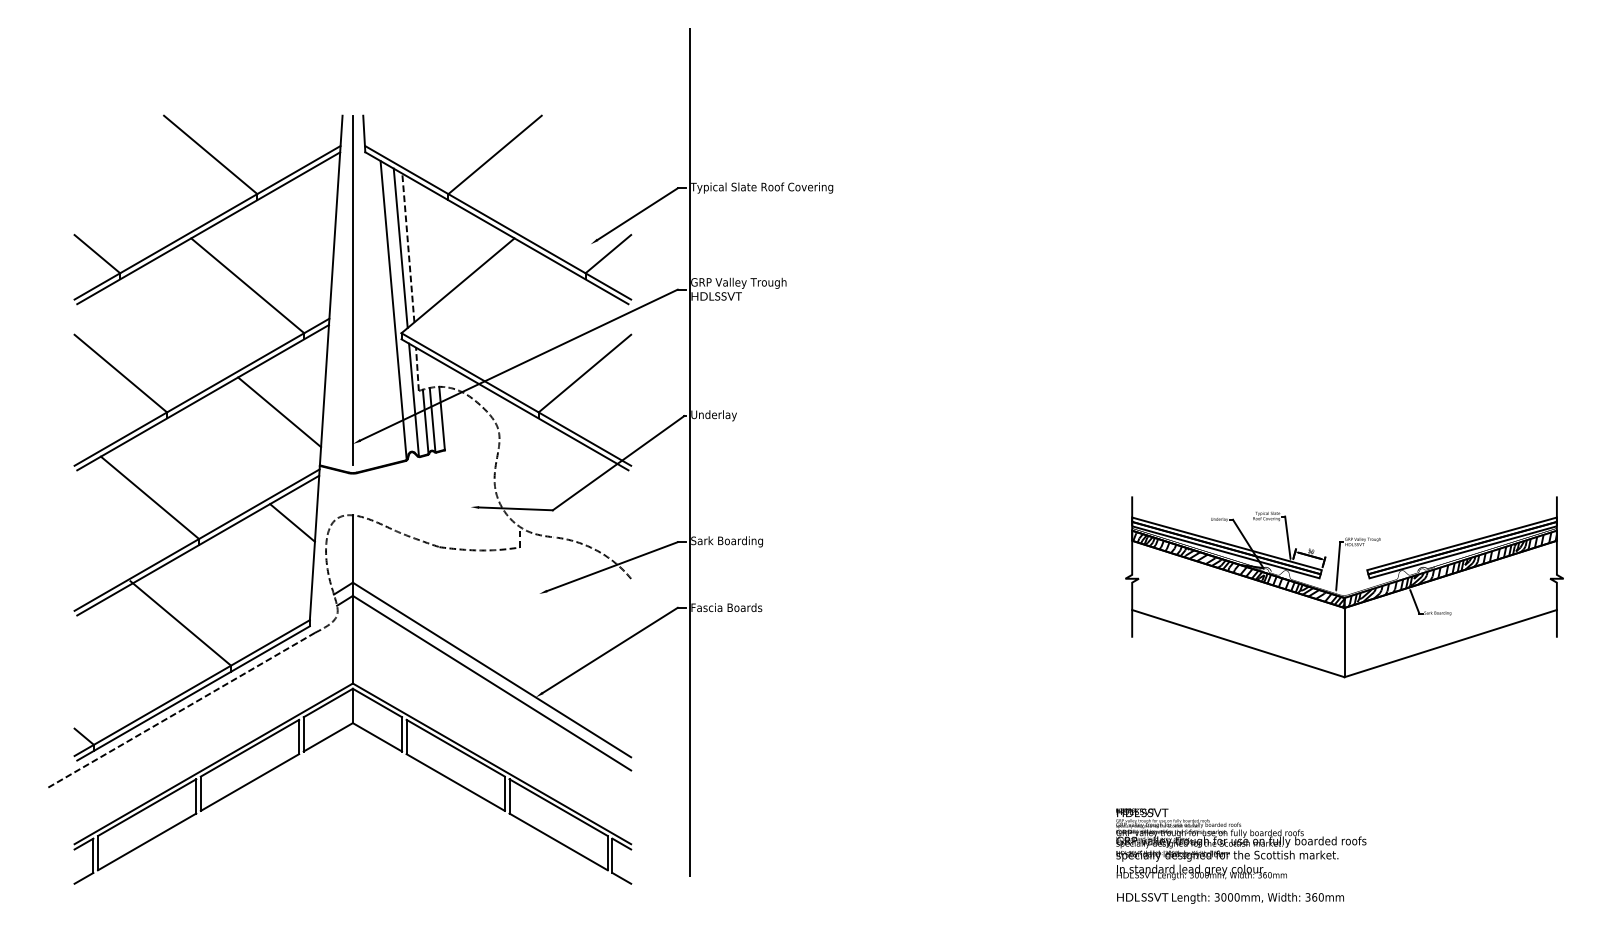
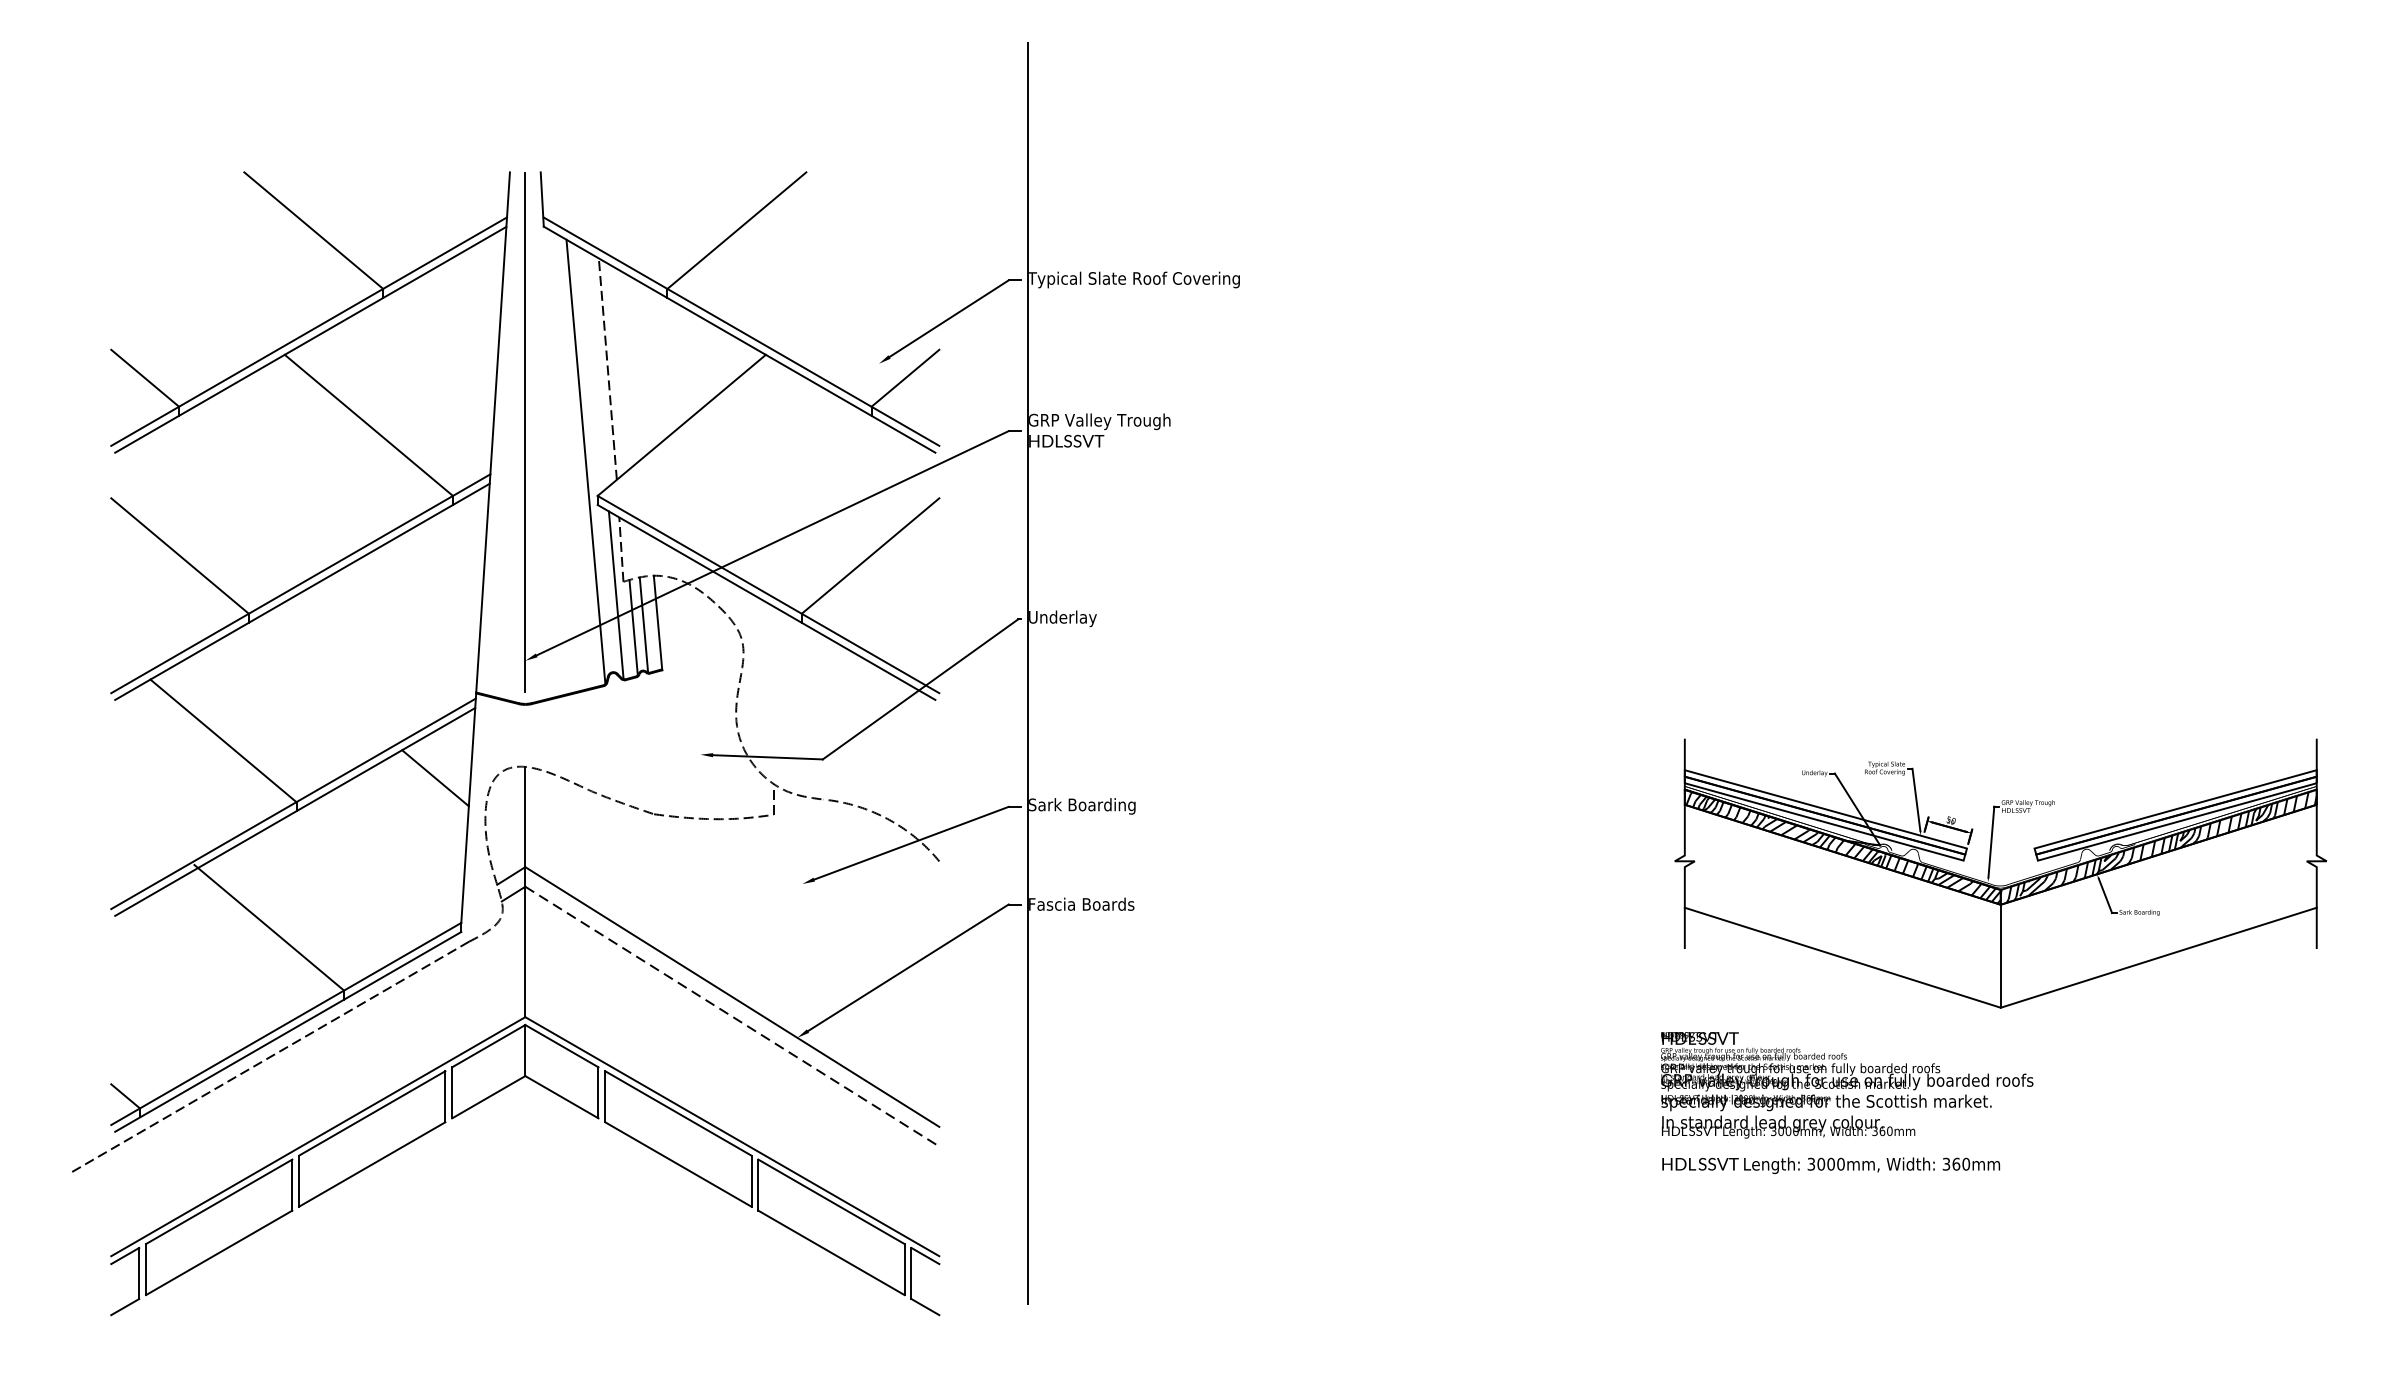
line: (400, 247) -> (596, 368), removed
line: (279, 412) -> (416, 613), removed
line: (492, 683) -> (733, 1017), solid -> dashed
text: (1241, 855) -> (1847, 1101), moved

